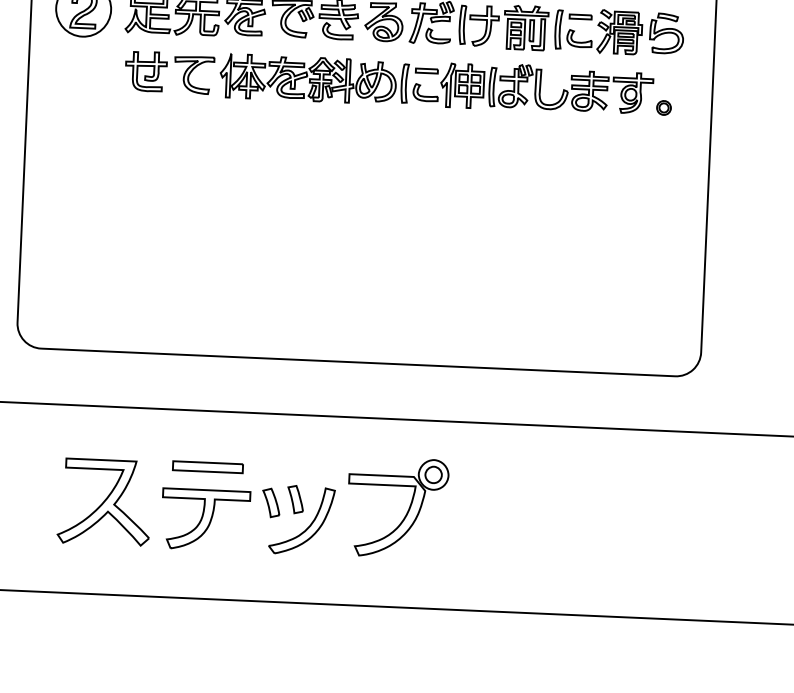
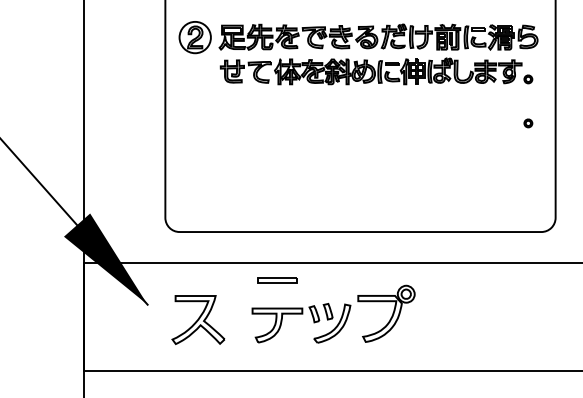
part: (660, 185) -> (528, 123), added
part: (208, 467) -> (277, 280), moved
part: (104, 501) -> (198, 319), moved

